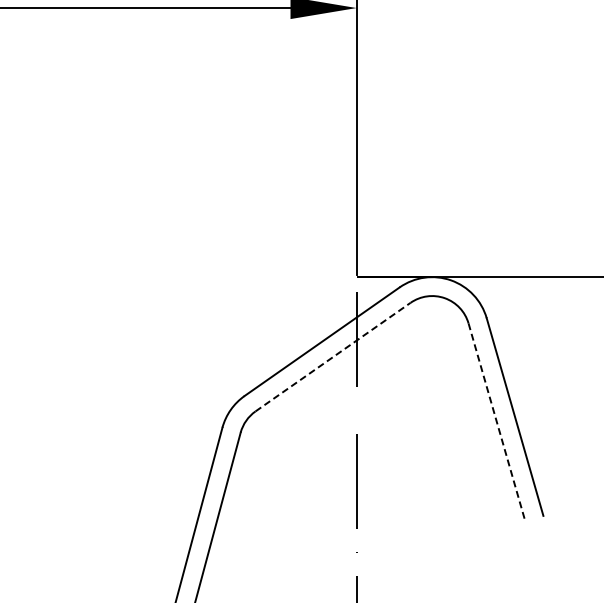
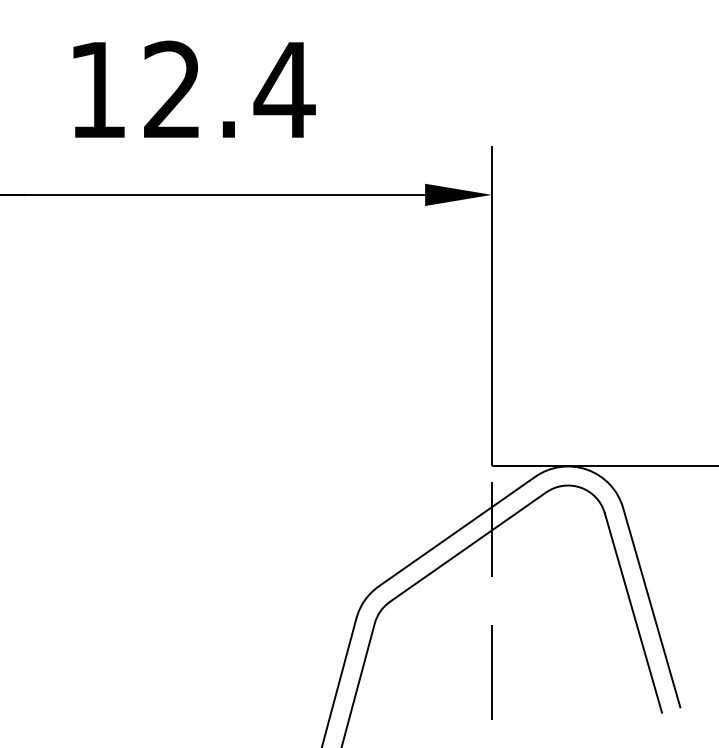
line: (333, 356) -> (468, 546), dashed -> solid
line: (496, 421) -> (633, 612), dashed -> solid

